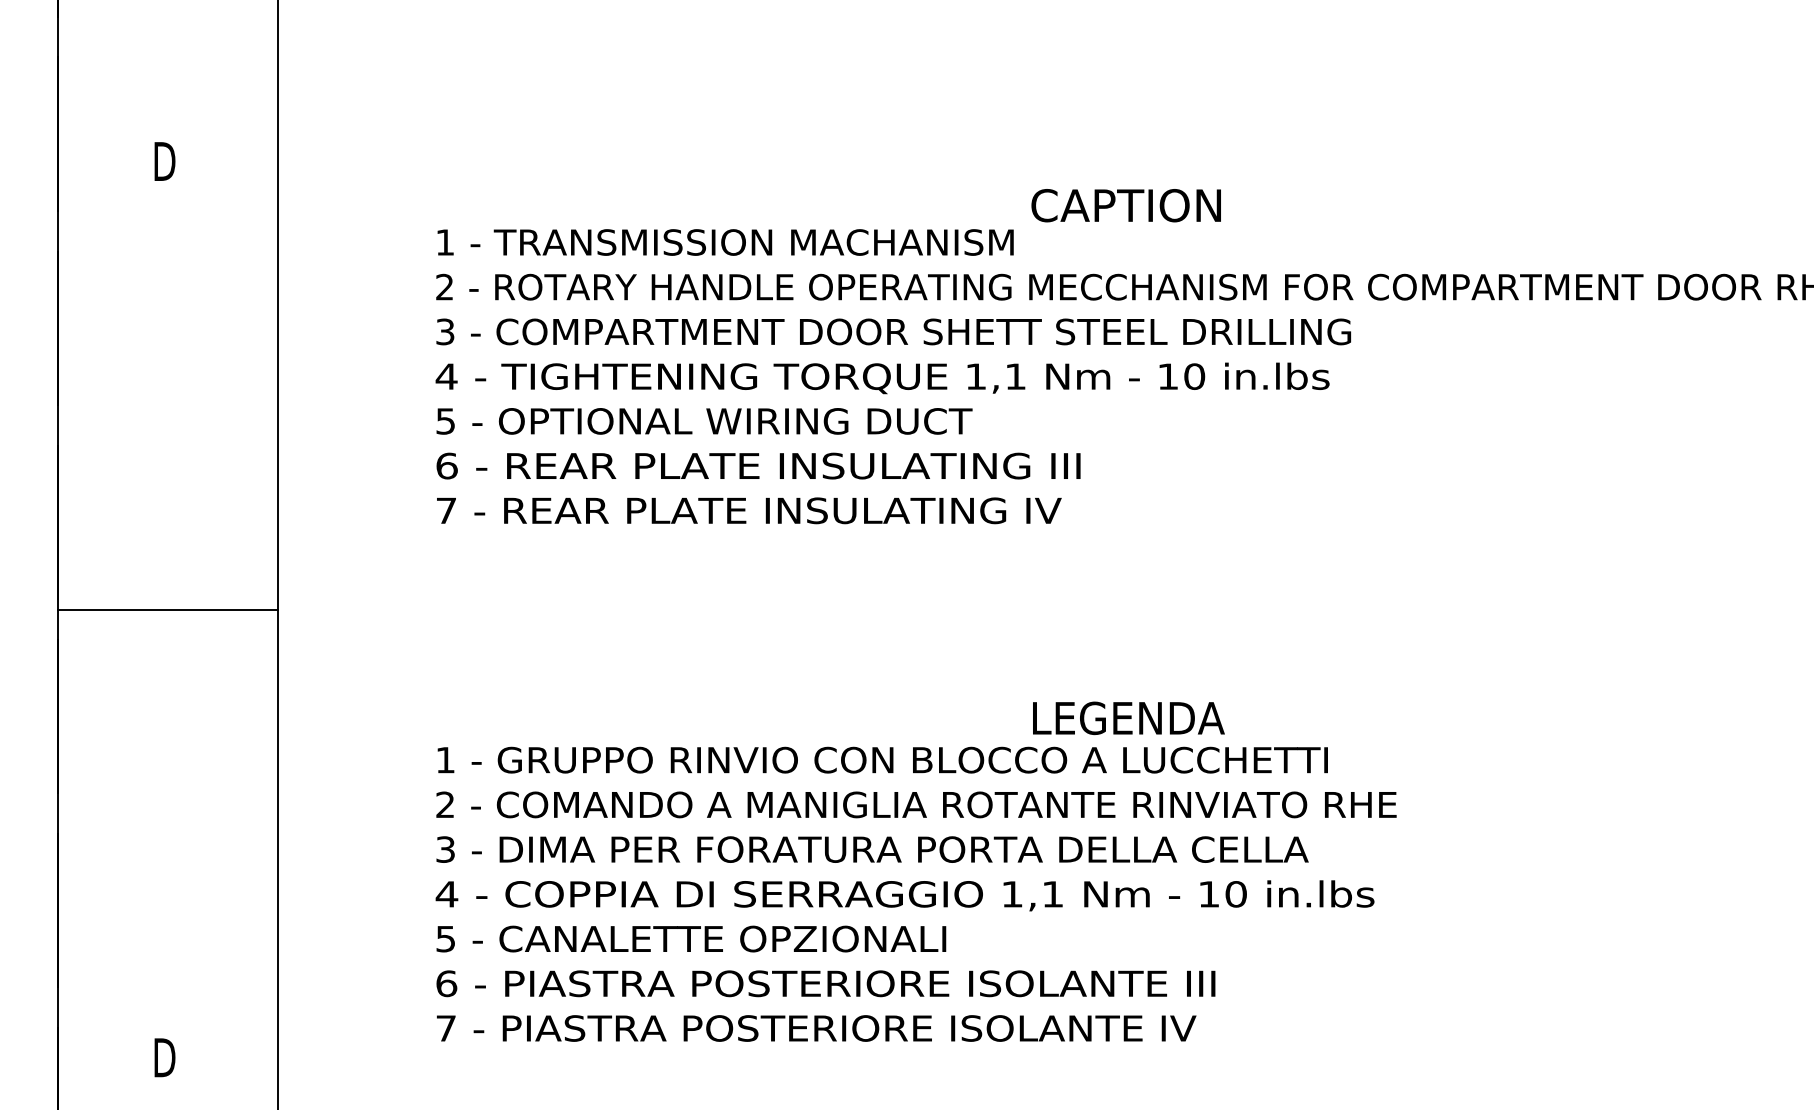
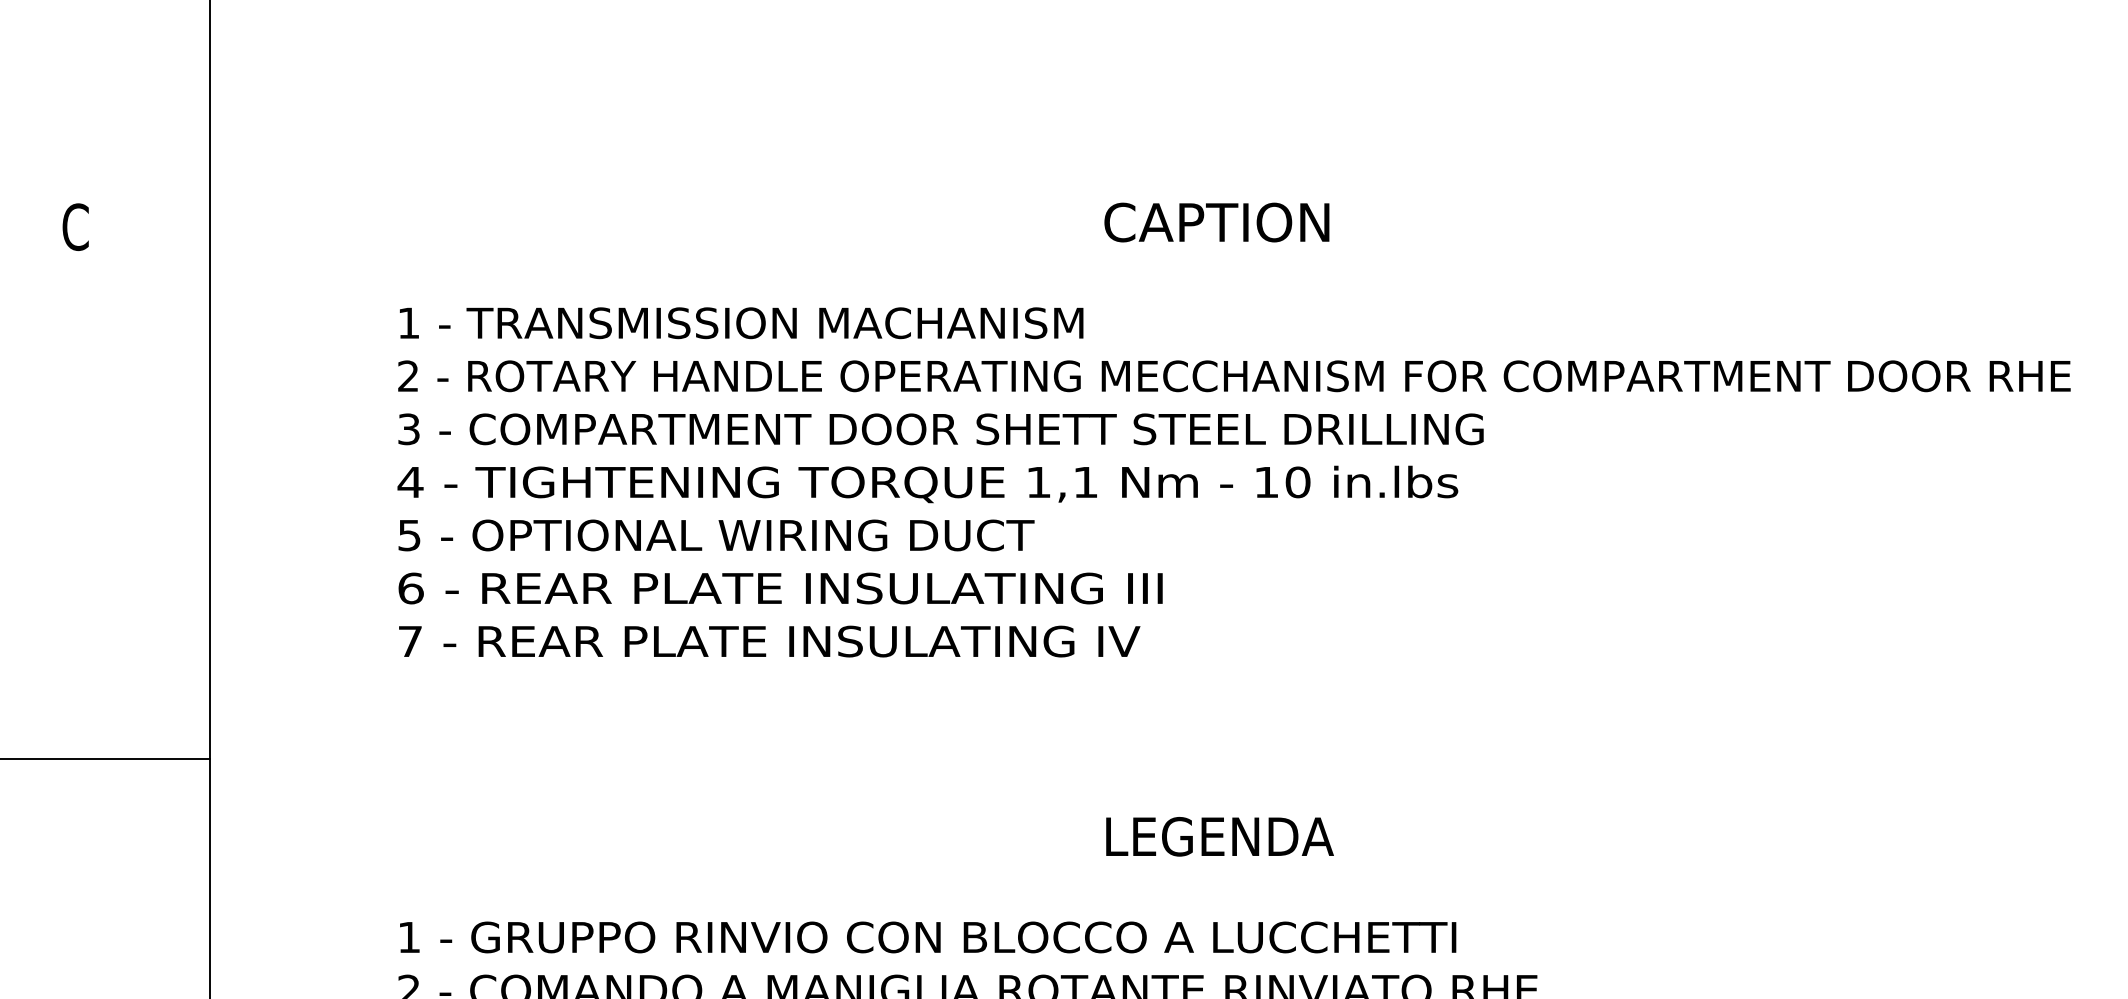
text: (164, 161) -> (75, 227), D -> C
text: (1125, 205) -> (1216, 222), moved
text: (1128, 718) -> (1219, 836), moved

